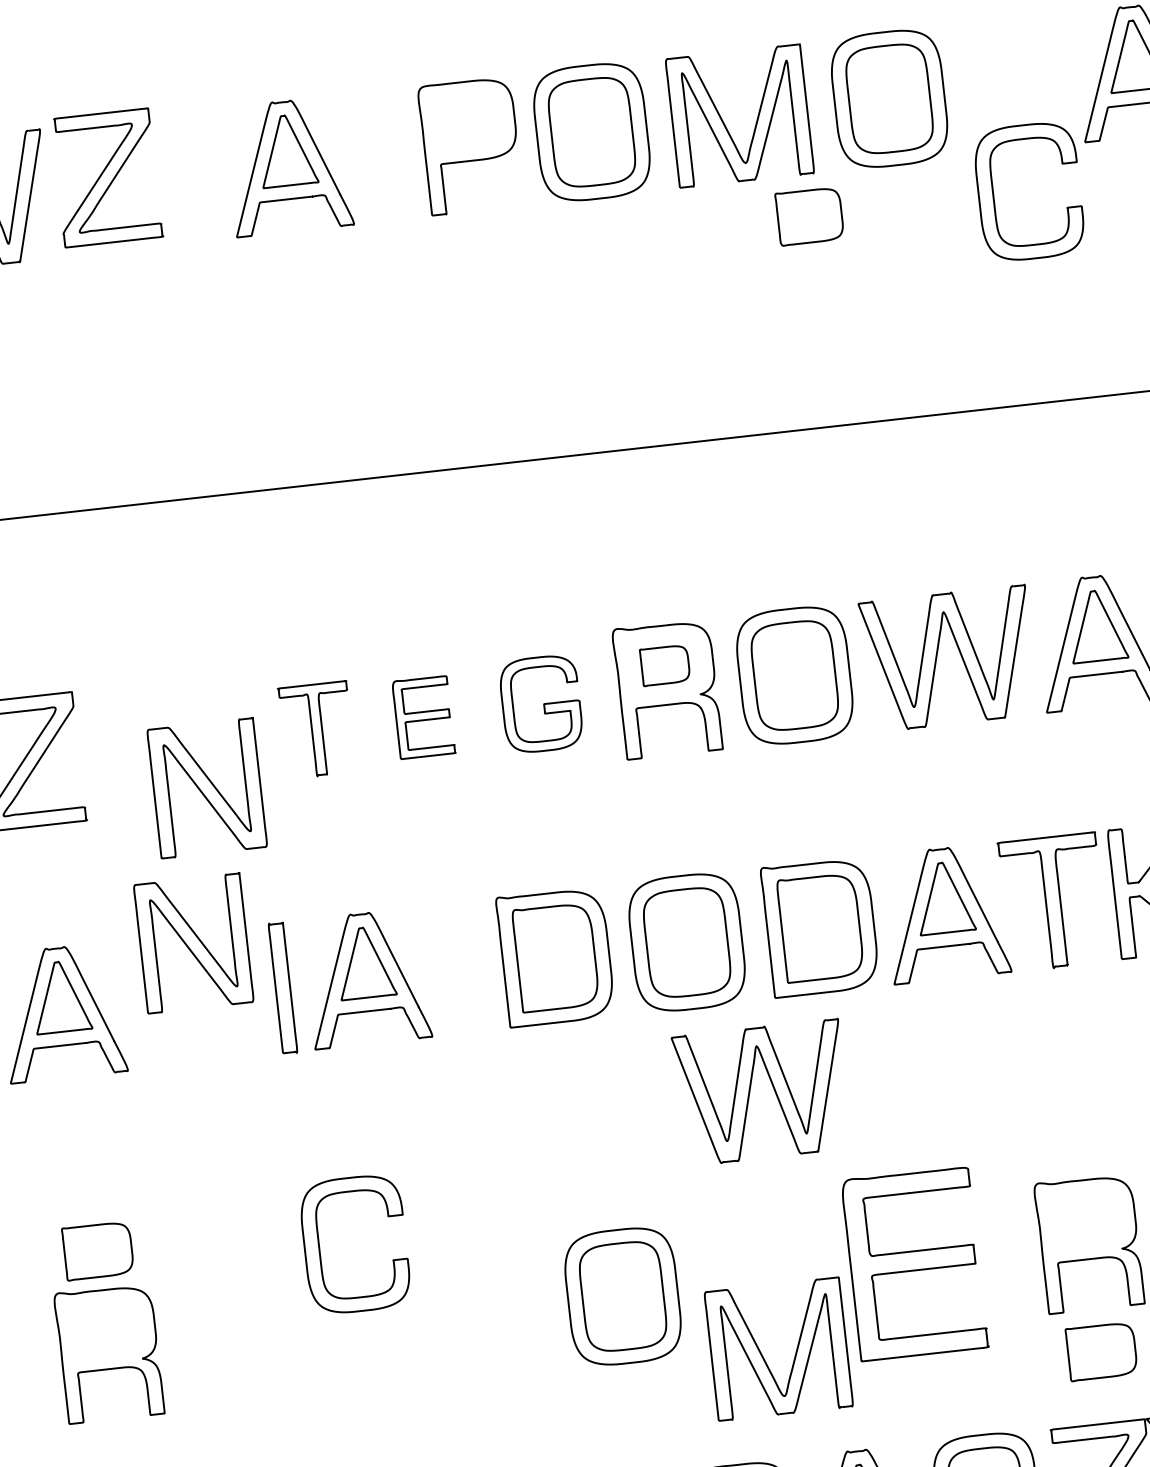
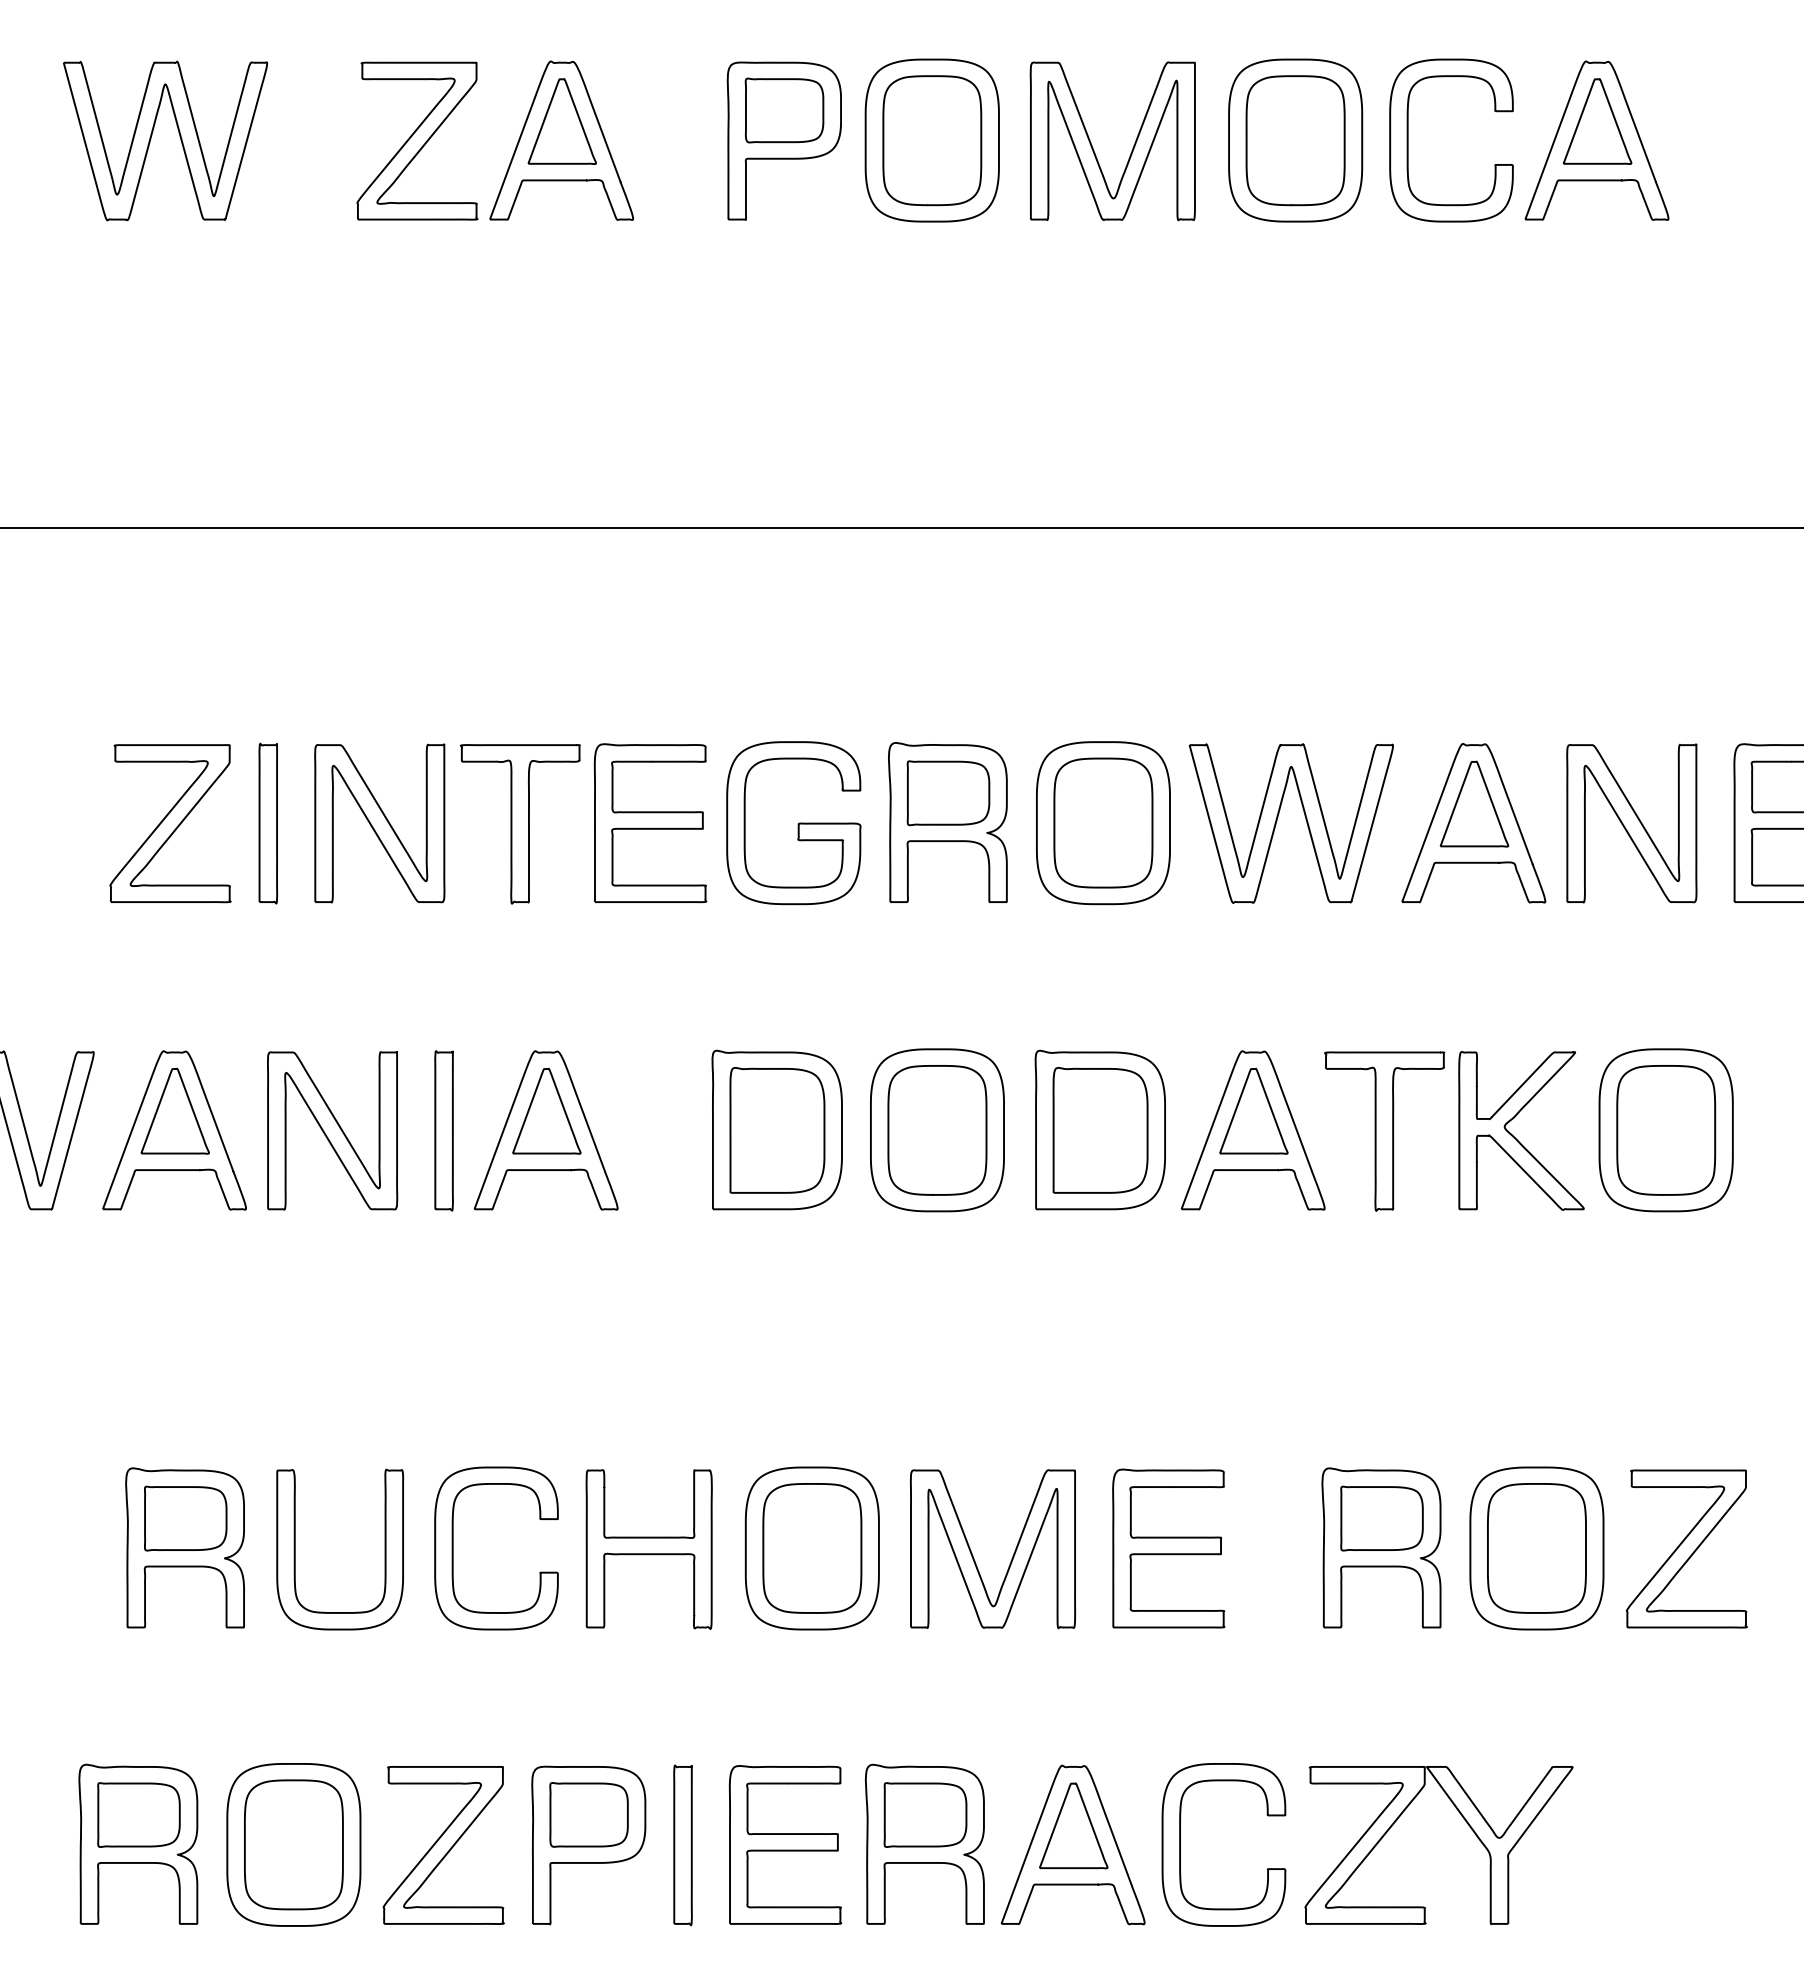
part: (106, 177) -> (417, 140), moved
part: (994, 195) -> (1408, 140), moved
part: (809, 216) -> (784, 110), moved
part: (665, 665) -> (948, 793), size x1.43
part: (540, 704) -> (793, 823), size x1.43
part: (423, 717) -> (650, 823), size x1.67
part: (316, 730) -> (519, 824), size x1.43
part: (110, 752) -> (268, 823), added
part: (206, 788) -> (379, 823), moved
part: (193, 943) -> (332, 1130), moved
part: (750, 1092) -> (993, 1319), removed
part: (319, 1248) -> (453, 1548), moved
part: (97, 1250) -> (185, 1518), moved
part: (914, 1263) -> (1168, 1548), size x0.71
part: (488, 1312) -> (648, 1549), added
part: (272, 1336) -> (384, 1549), added
part: (1101, 1351) -> (1381, 1518), moved
part: (794, 1355) -> (1011, 1558), moved

